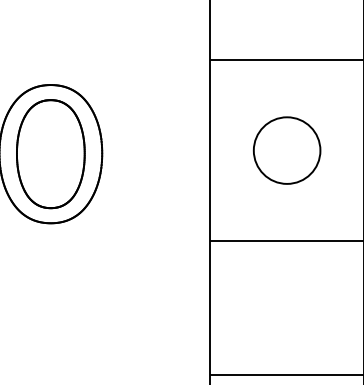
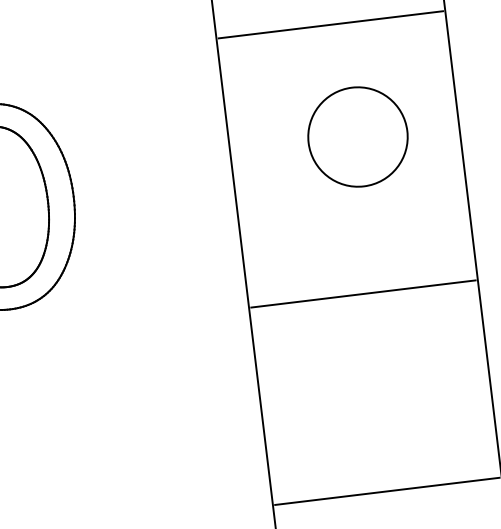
circle: (286, 150) -> (357, 136), moved

